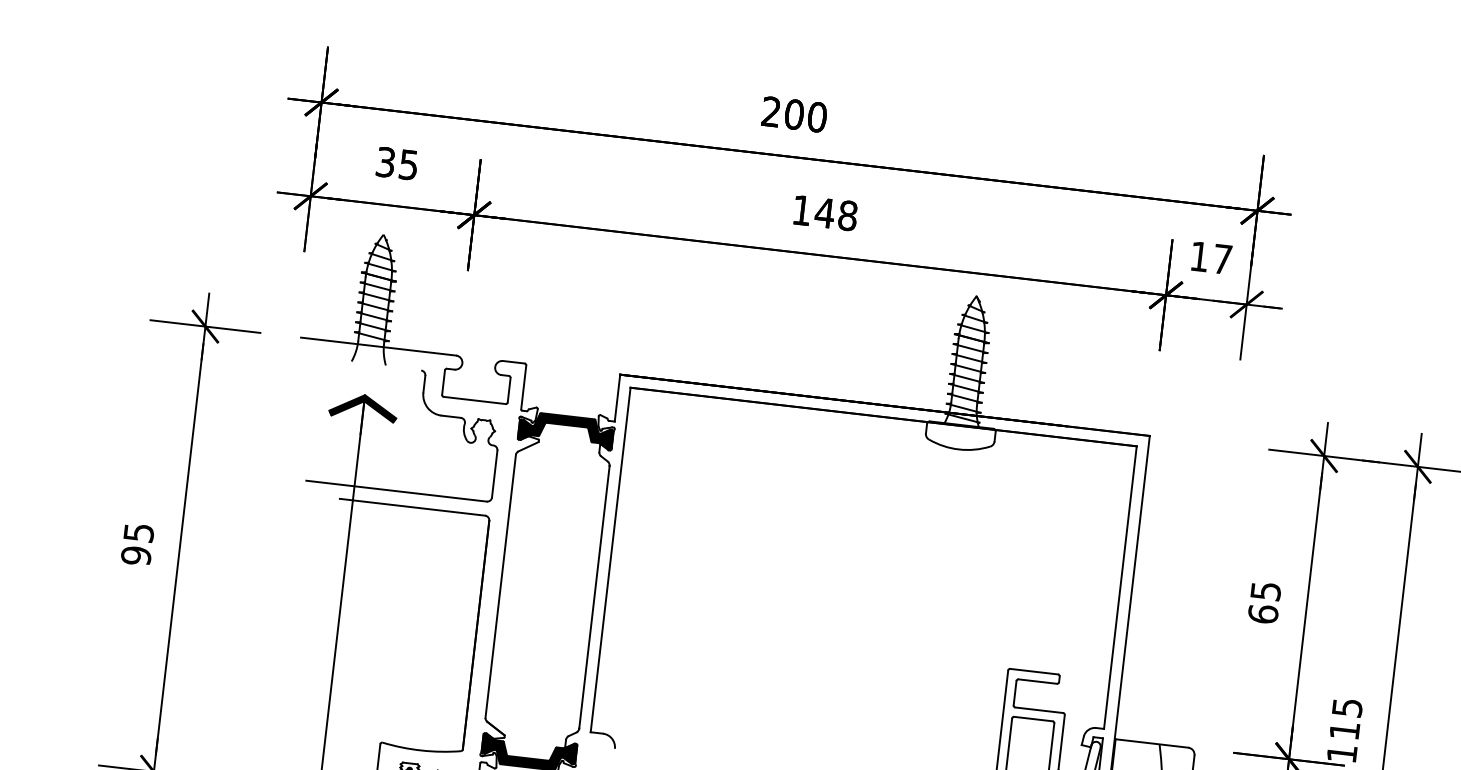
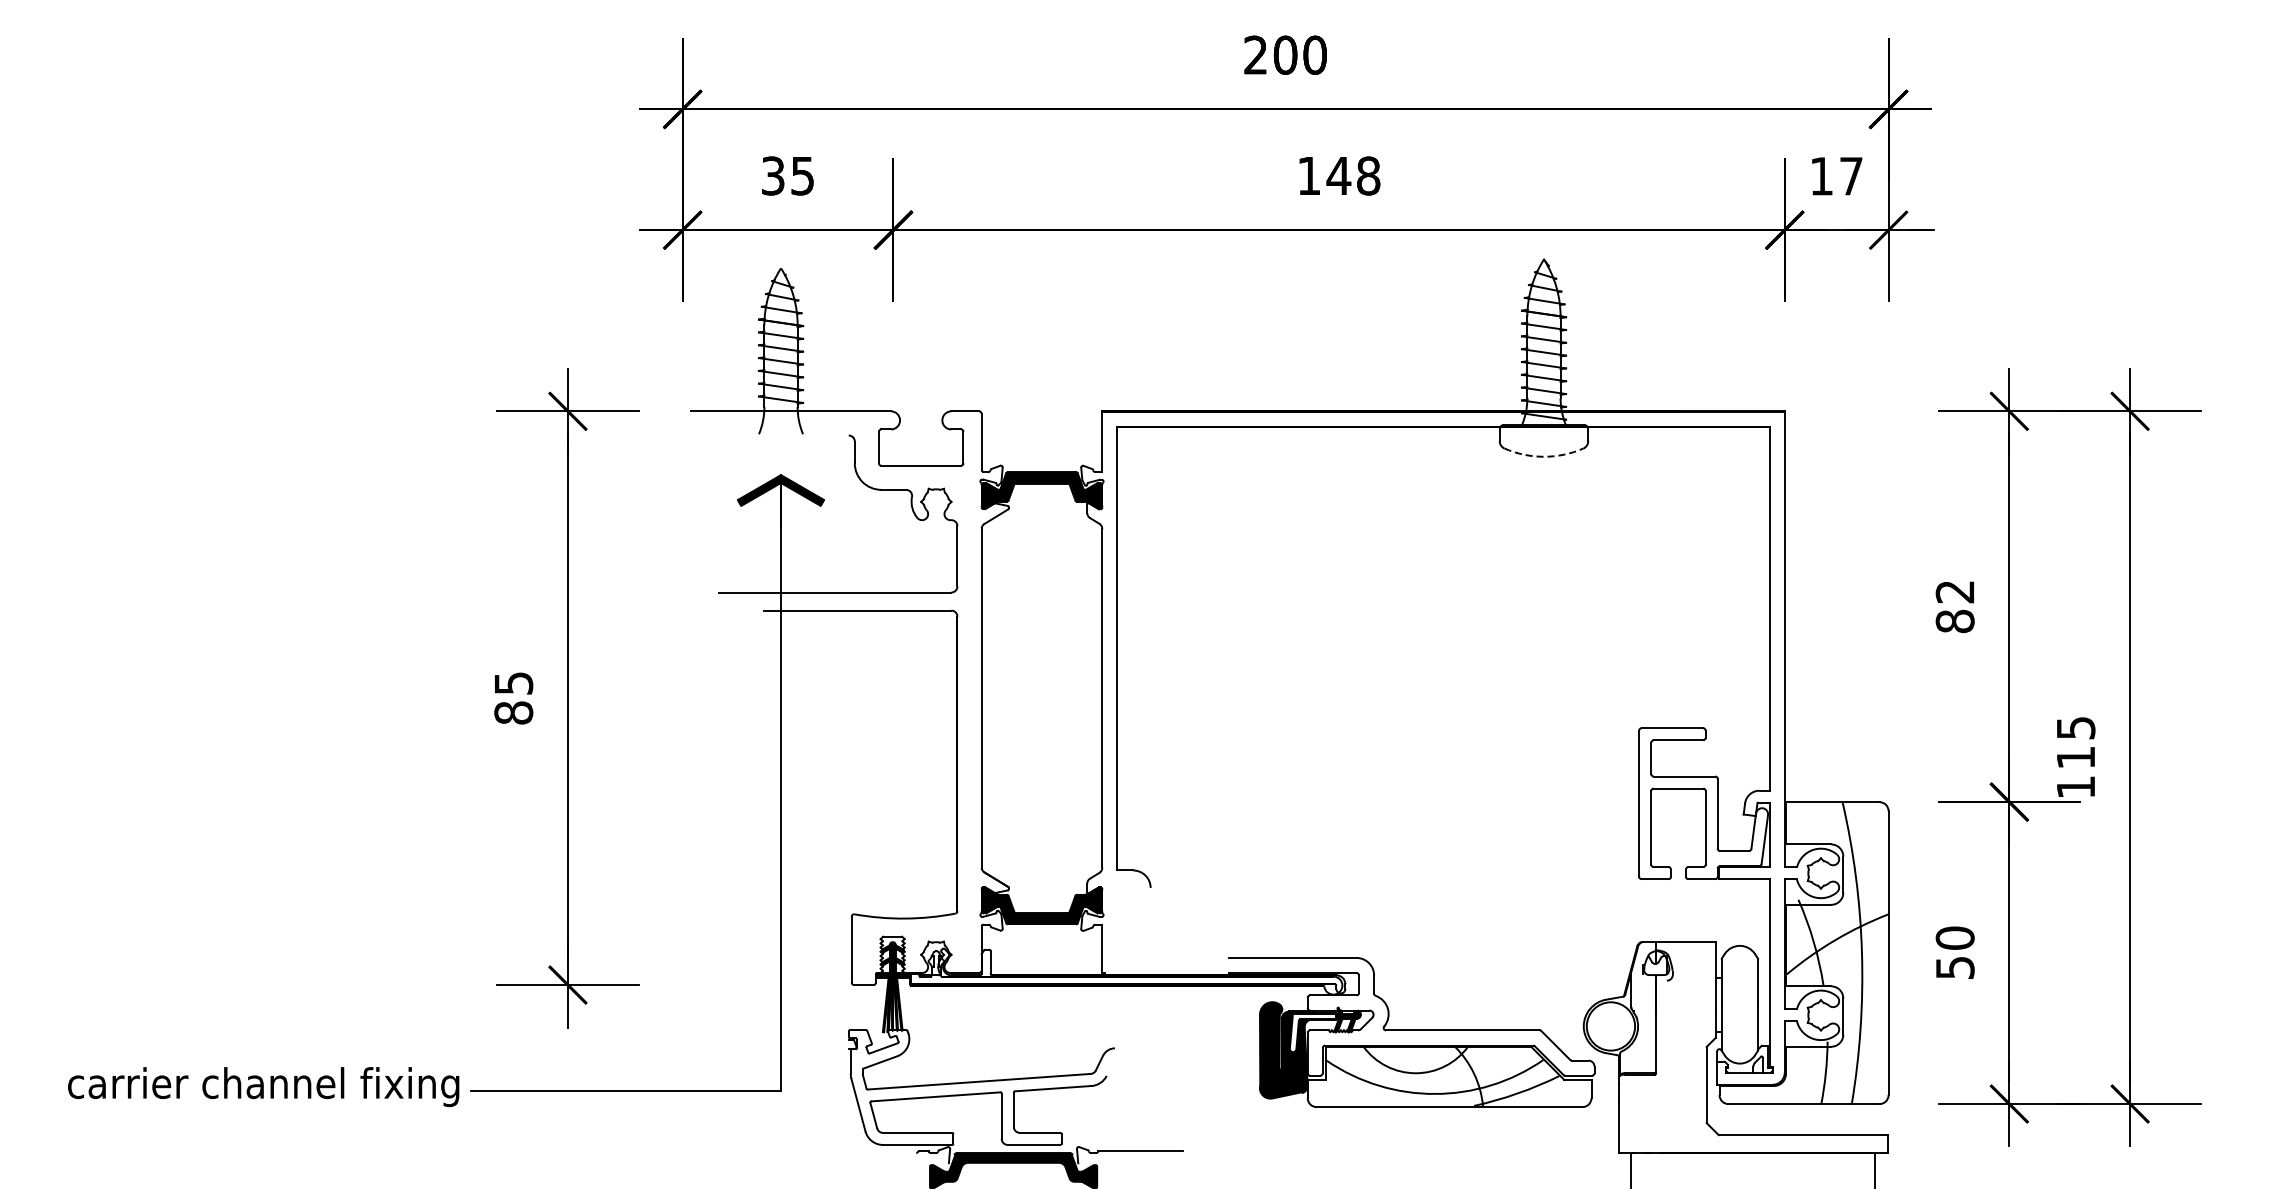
arc: (958, 449) -> (1543, 456), solid -> dashed
text: (136, 555) -> (513, 712), 95 -> 85
text: (1263, 603) -> (1954, 607), 65 -> 82

